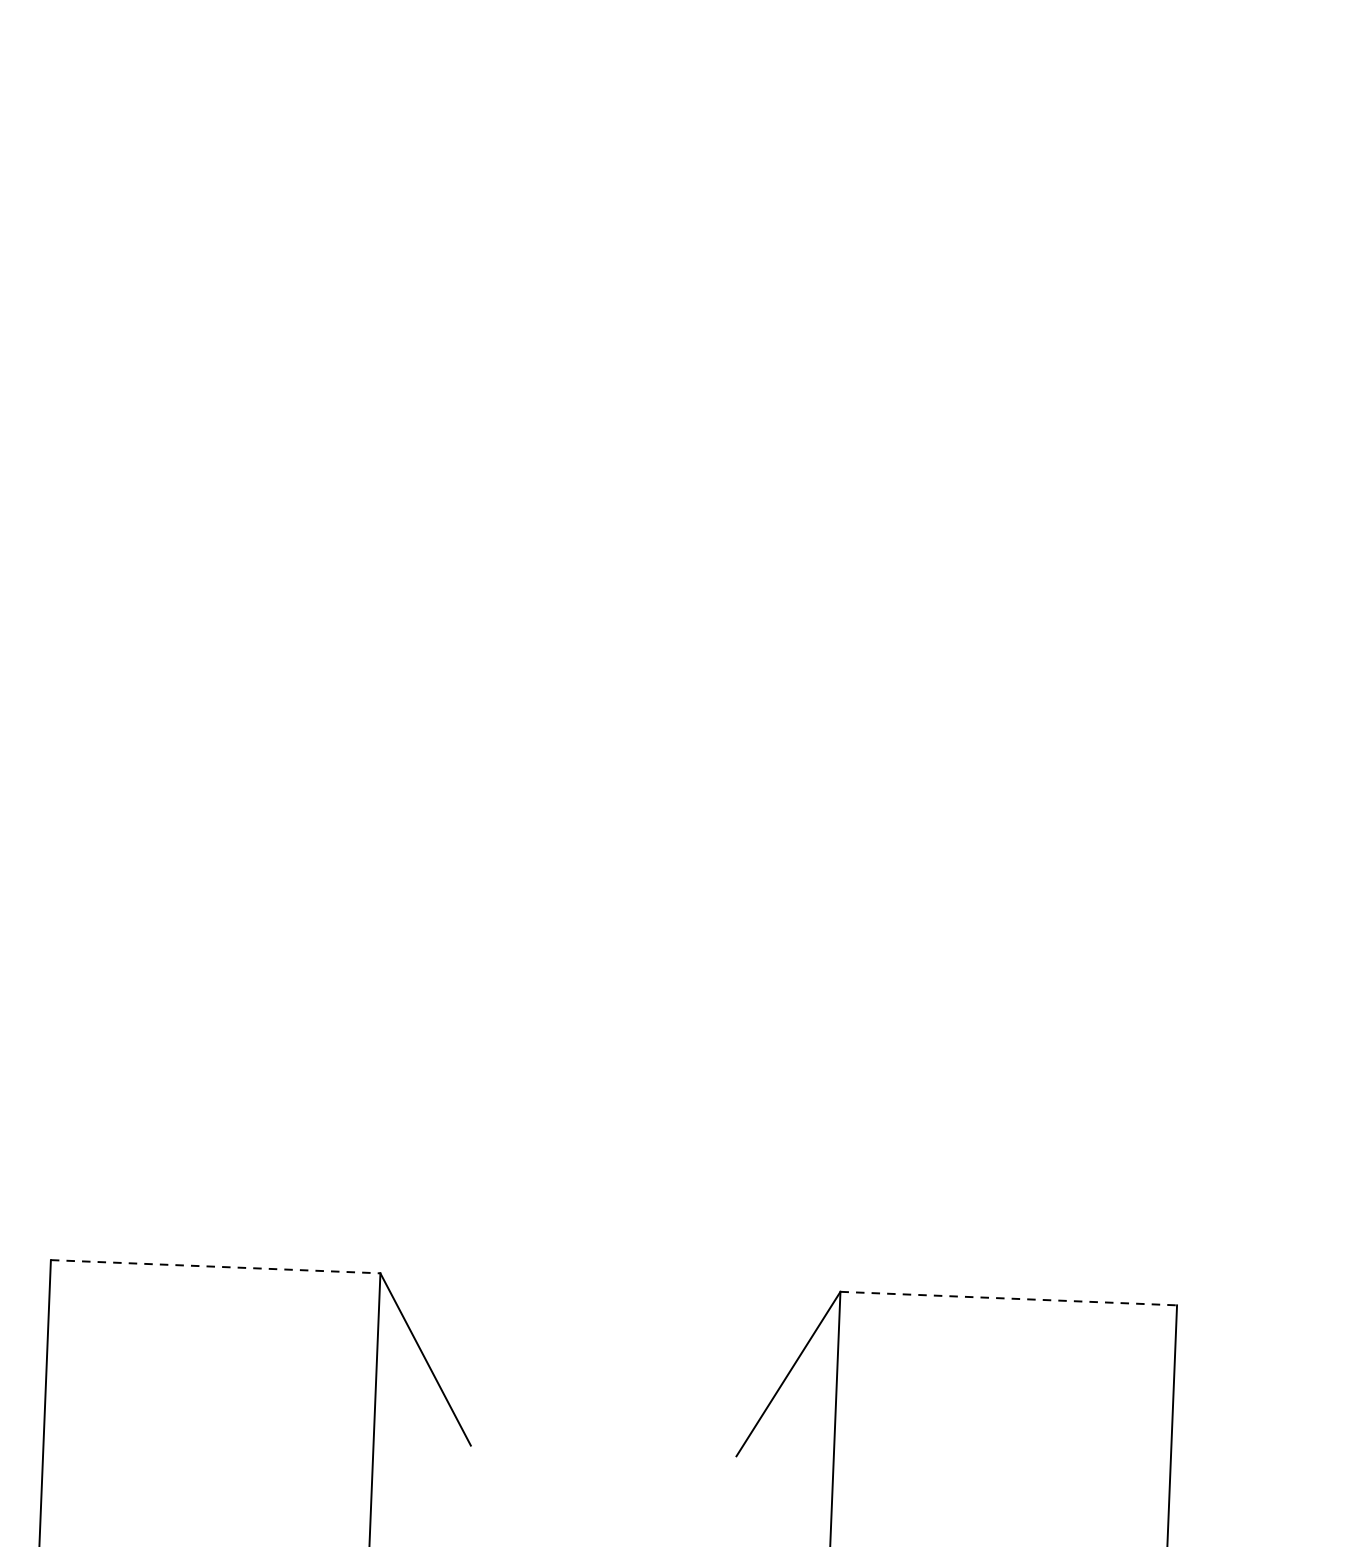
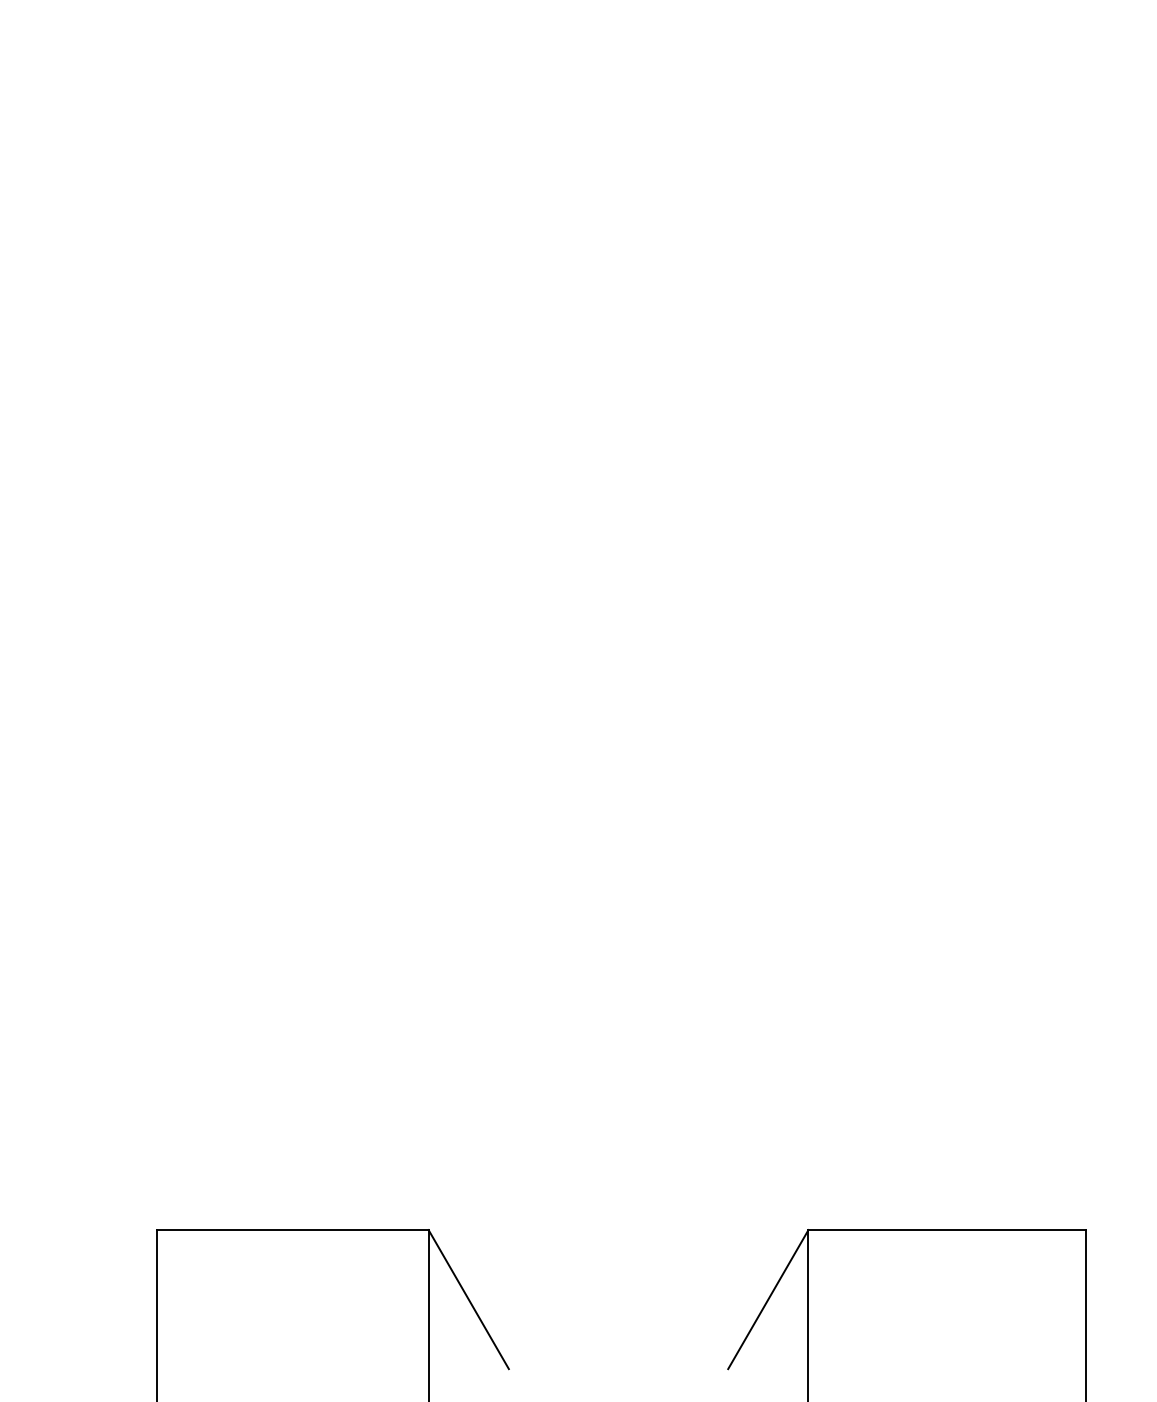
line: (216, 1267) -> (293, 1230), dashed -> solid
line: (1008, 1299) -> (947, 1230), dashed -> solid

